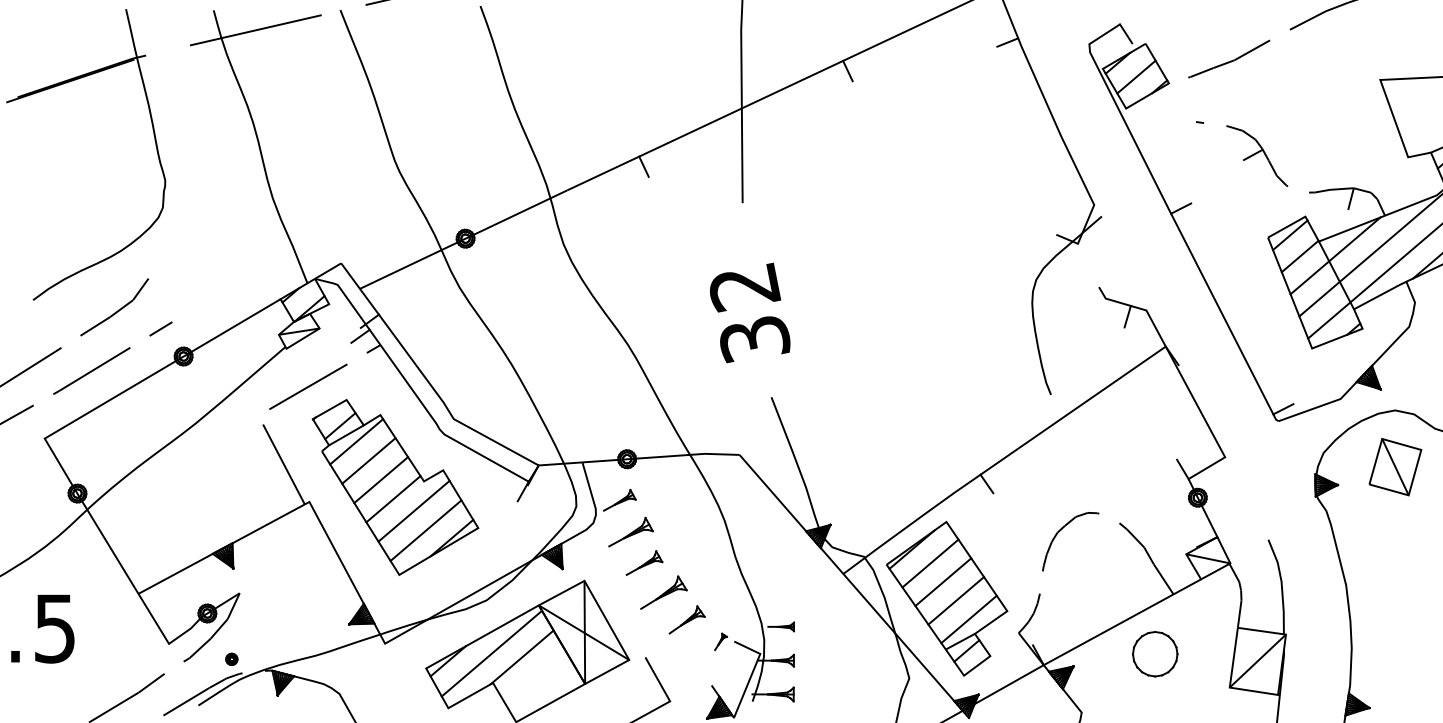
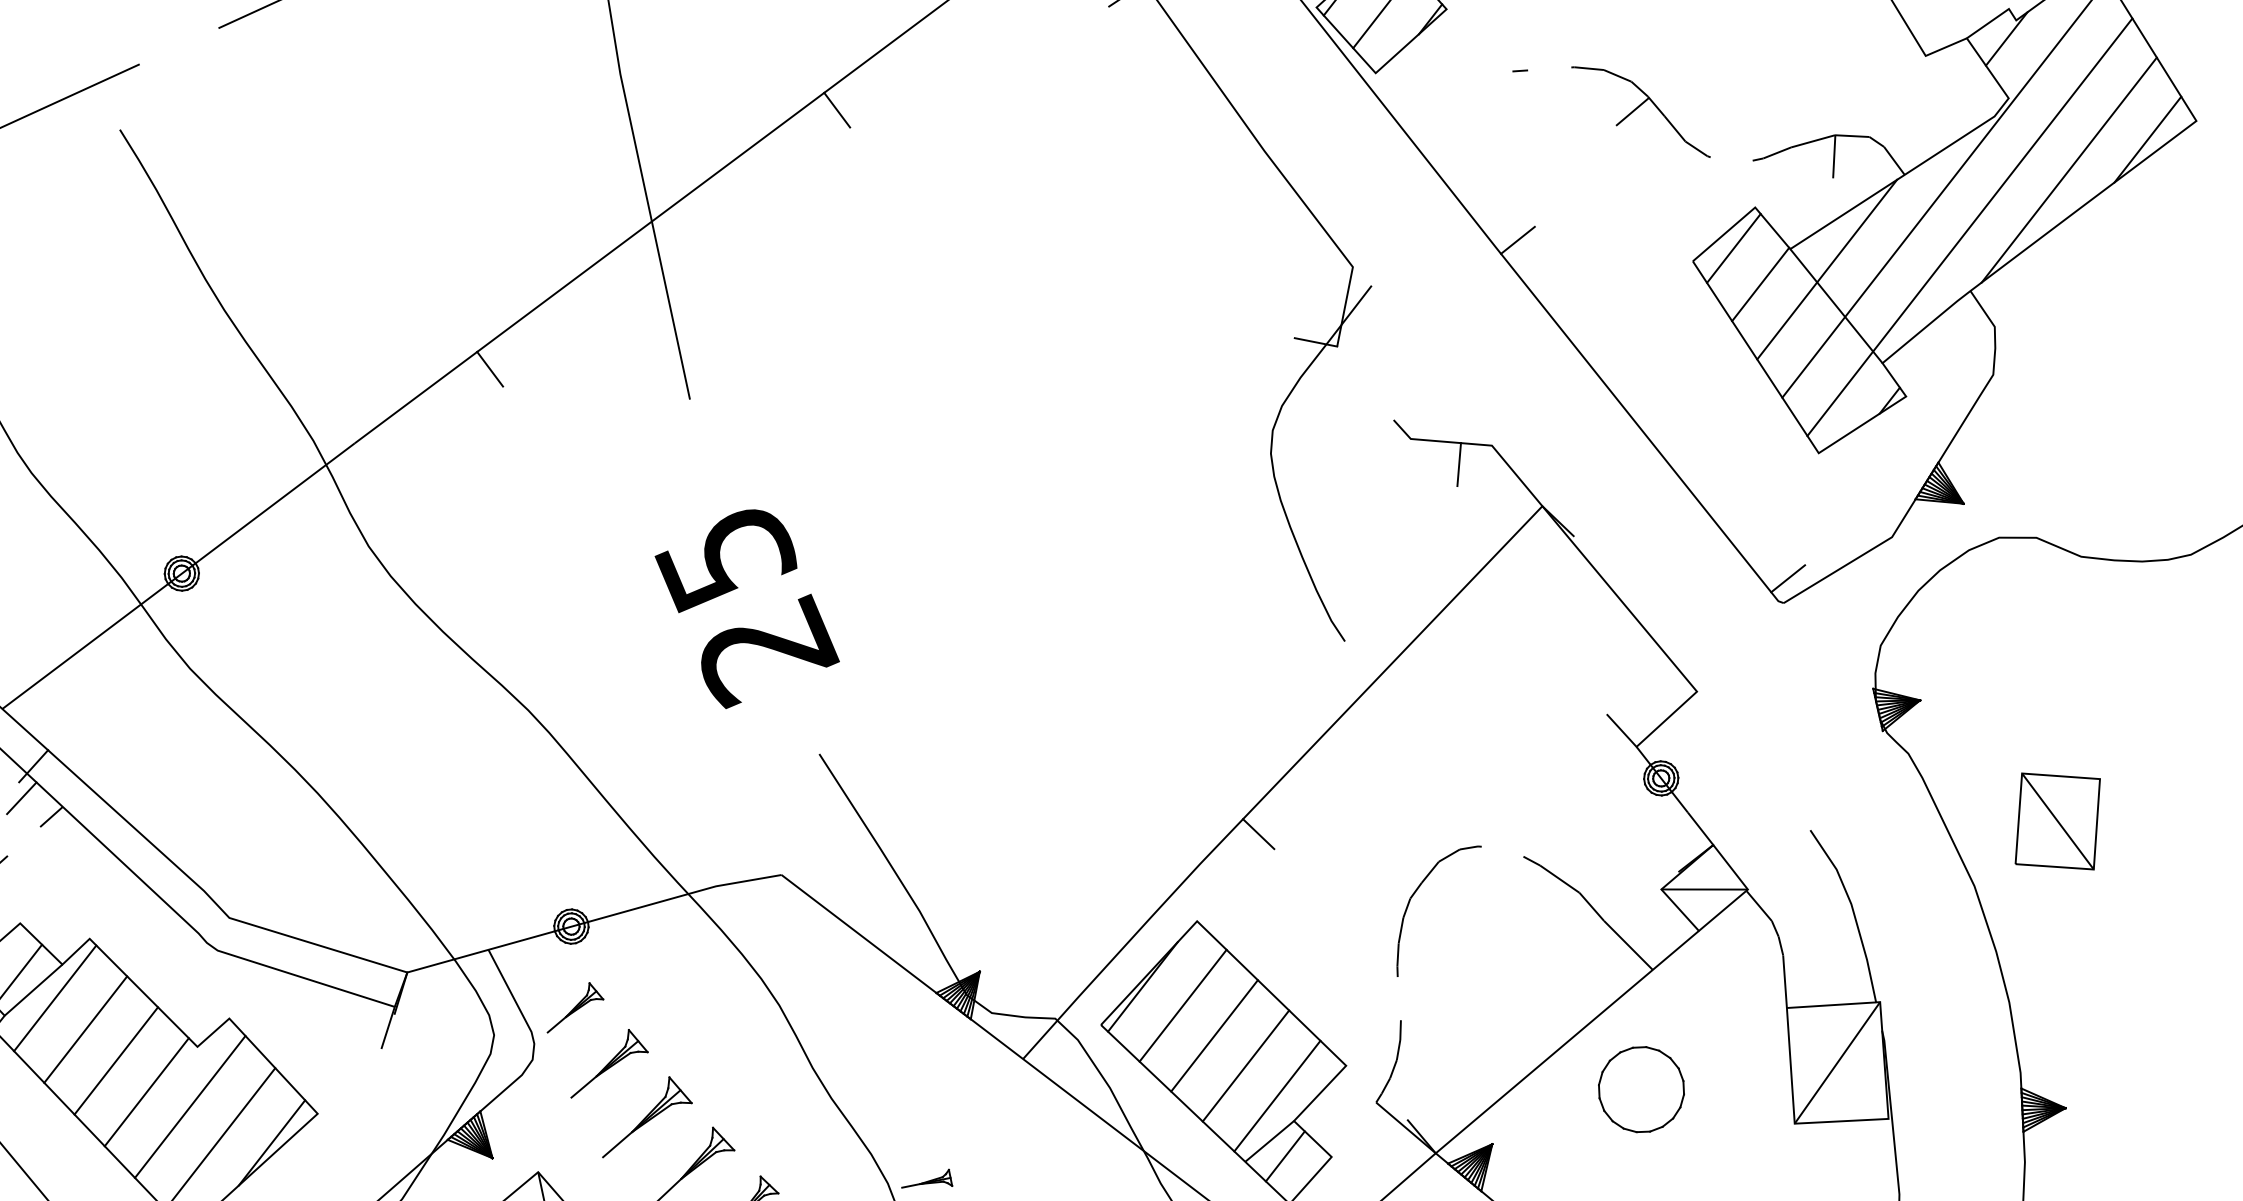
text: (749, 313) -> (745, 604), 32 -> 25
part: (1395, 467) -> (2058, 822), moved
part: (644, 562) -> (644, 1114), size x1.43

